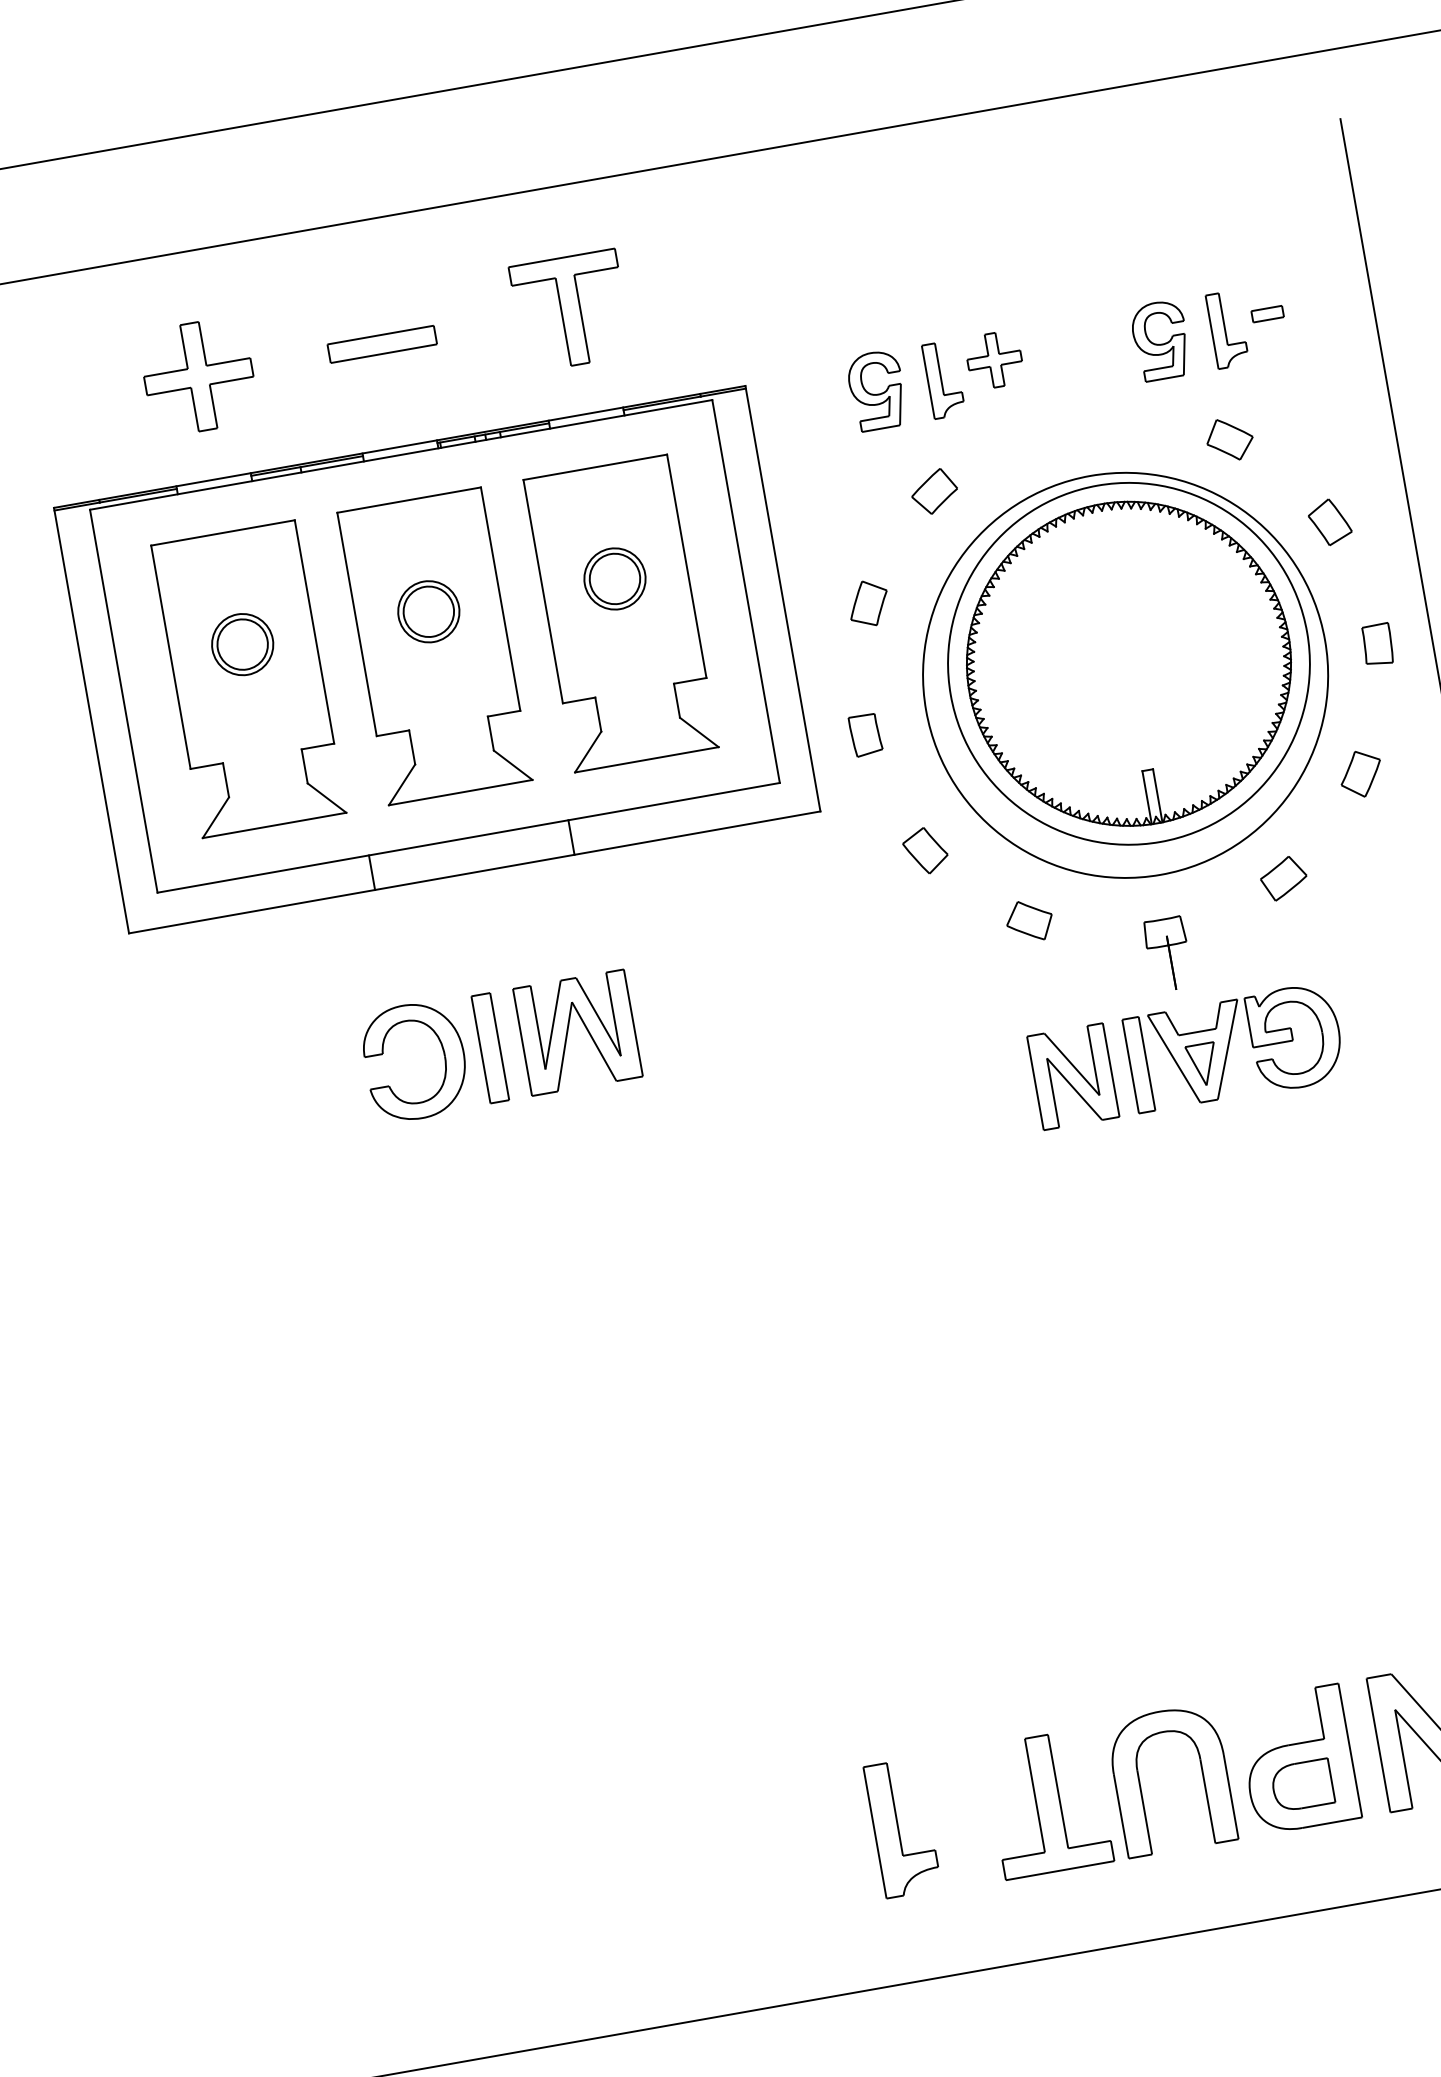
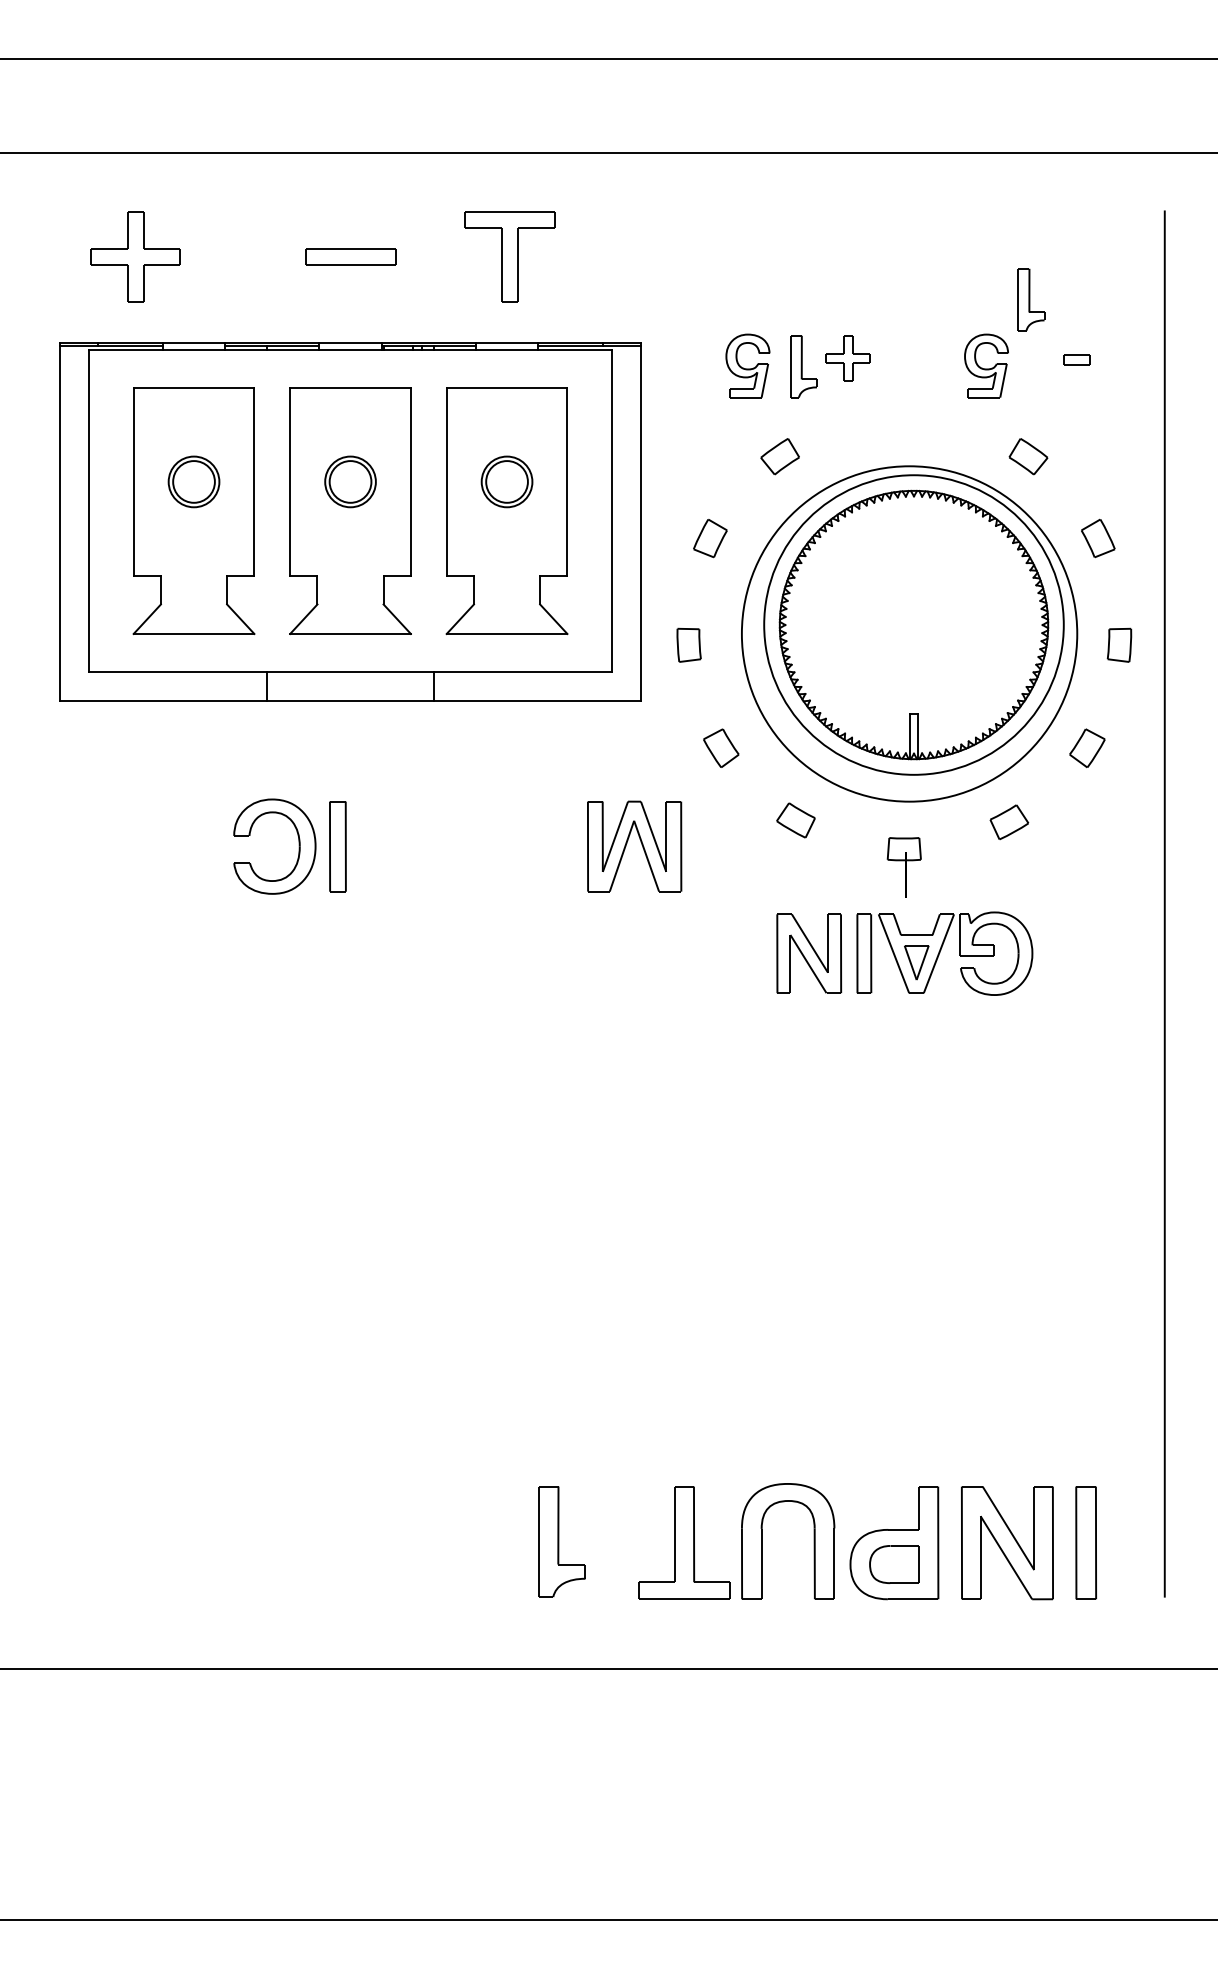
part: (1227, 329) -> (1031, 299), moved
part: (198, 375) -> (135, 256), moved
part: (585, 1029) -> (641, 845), moved

